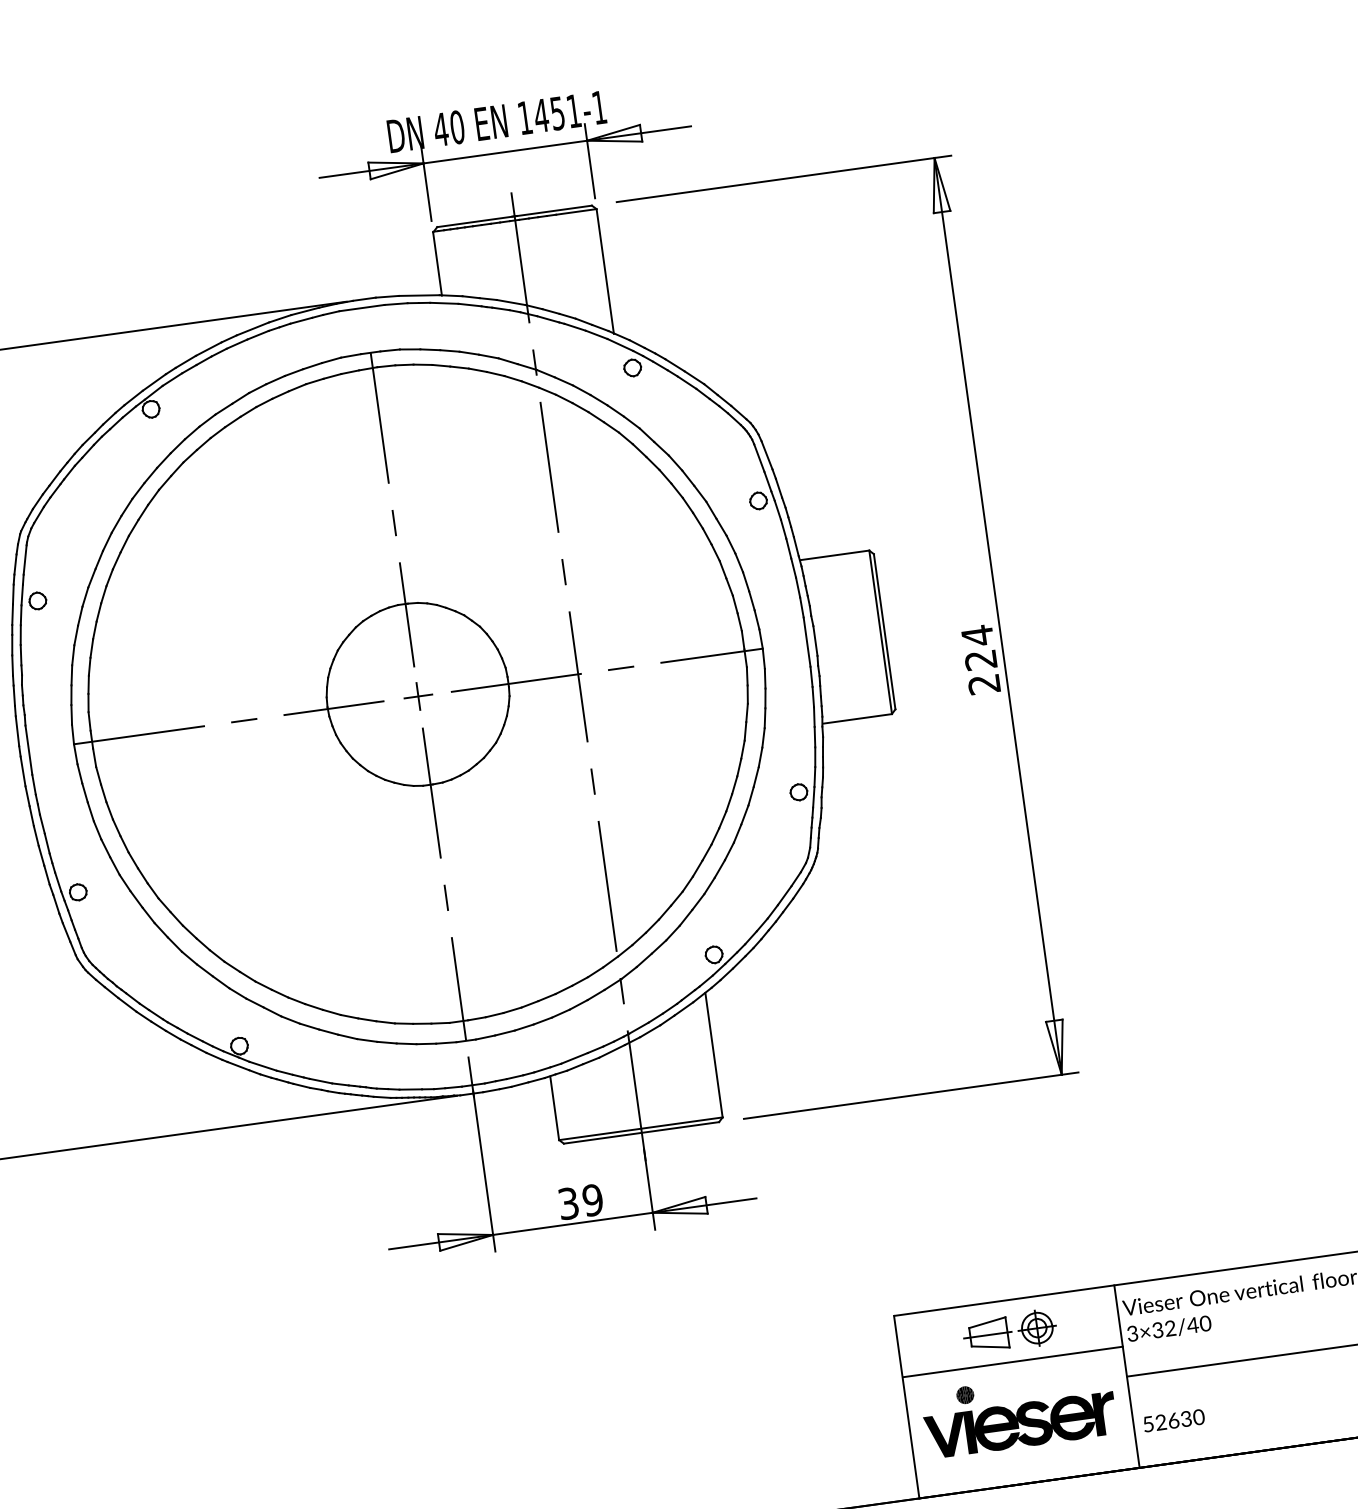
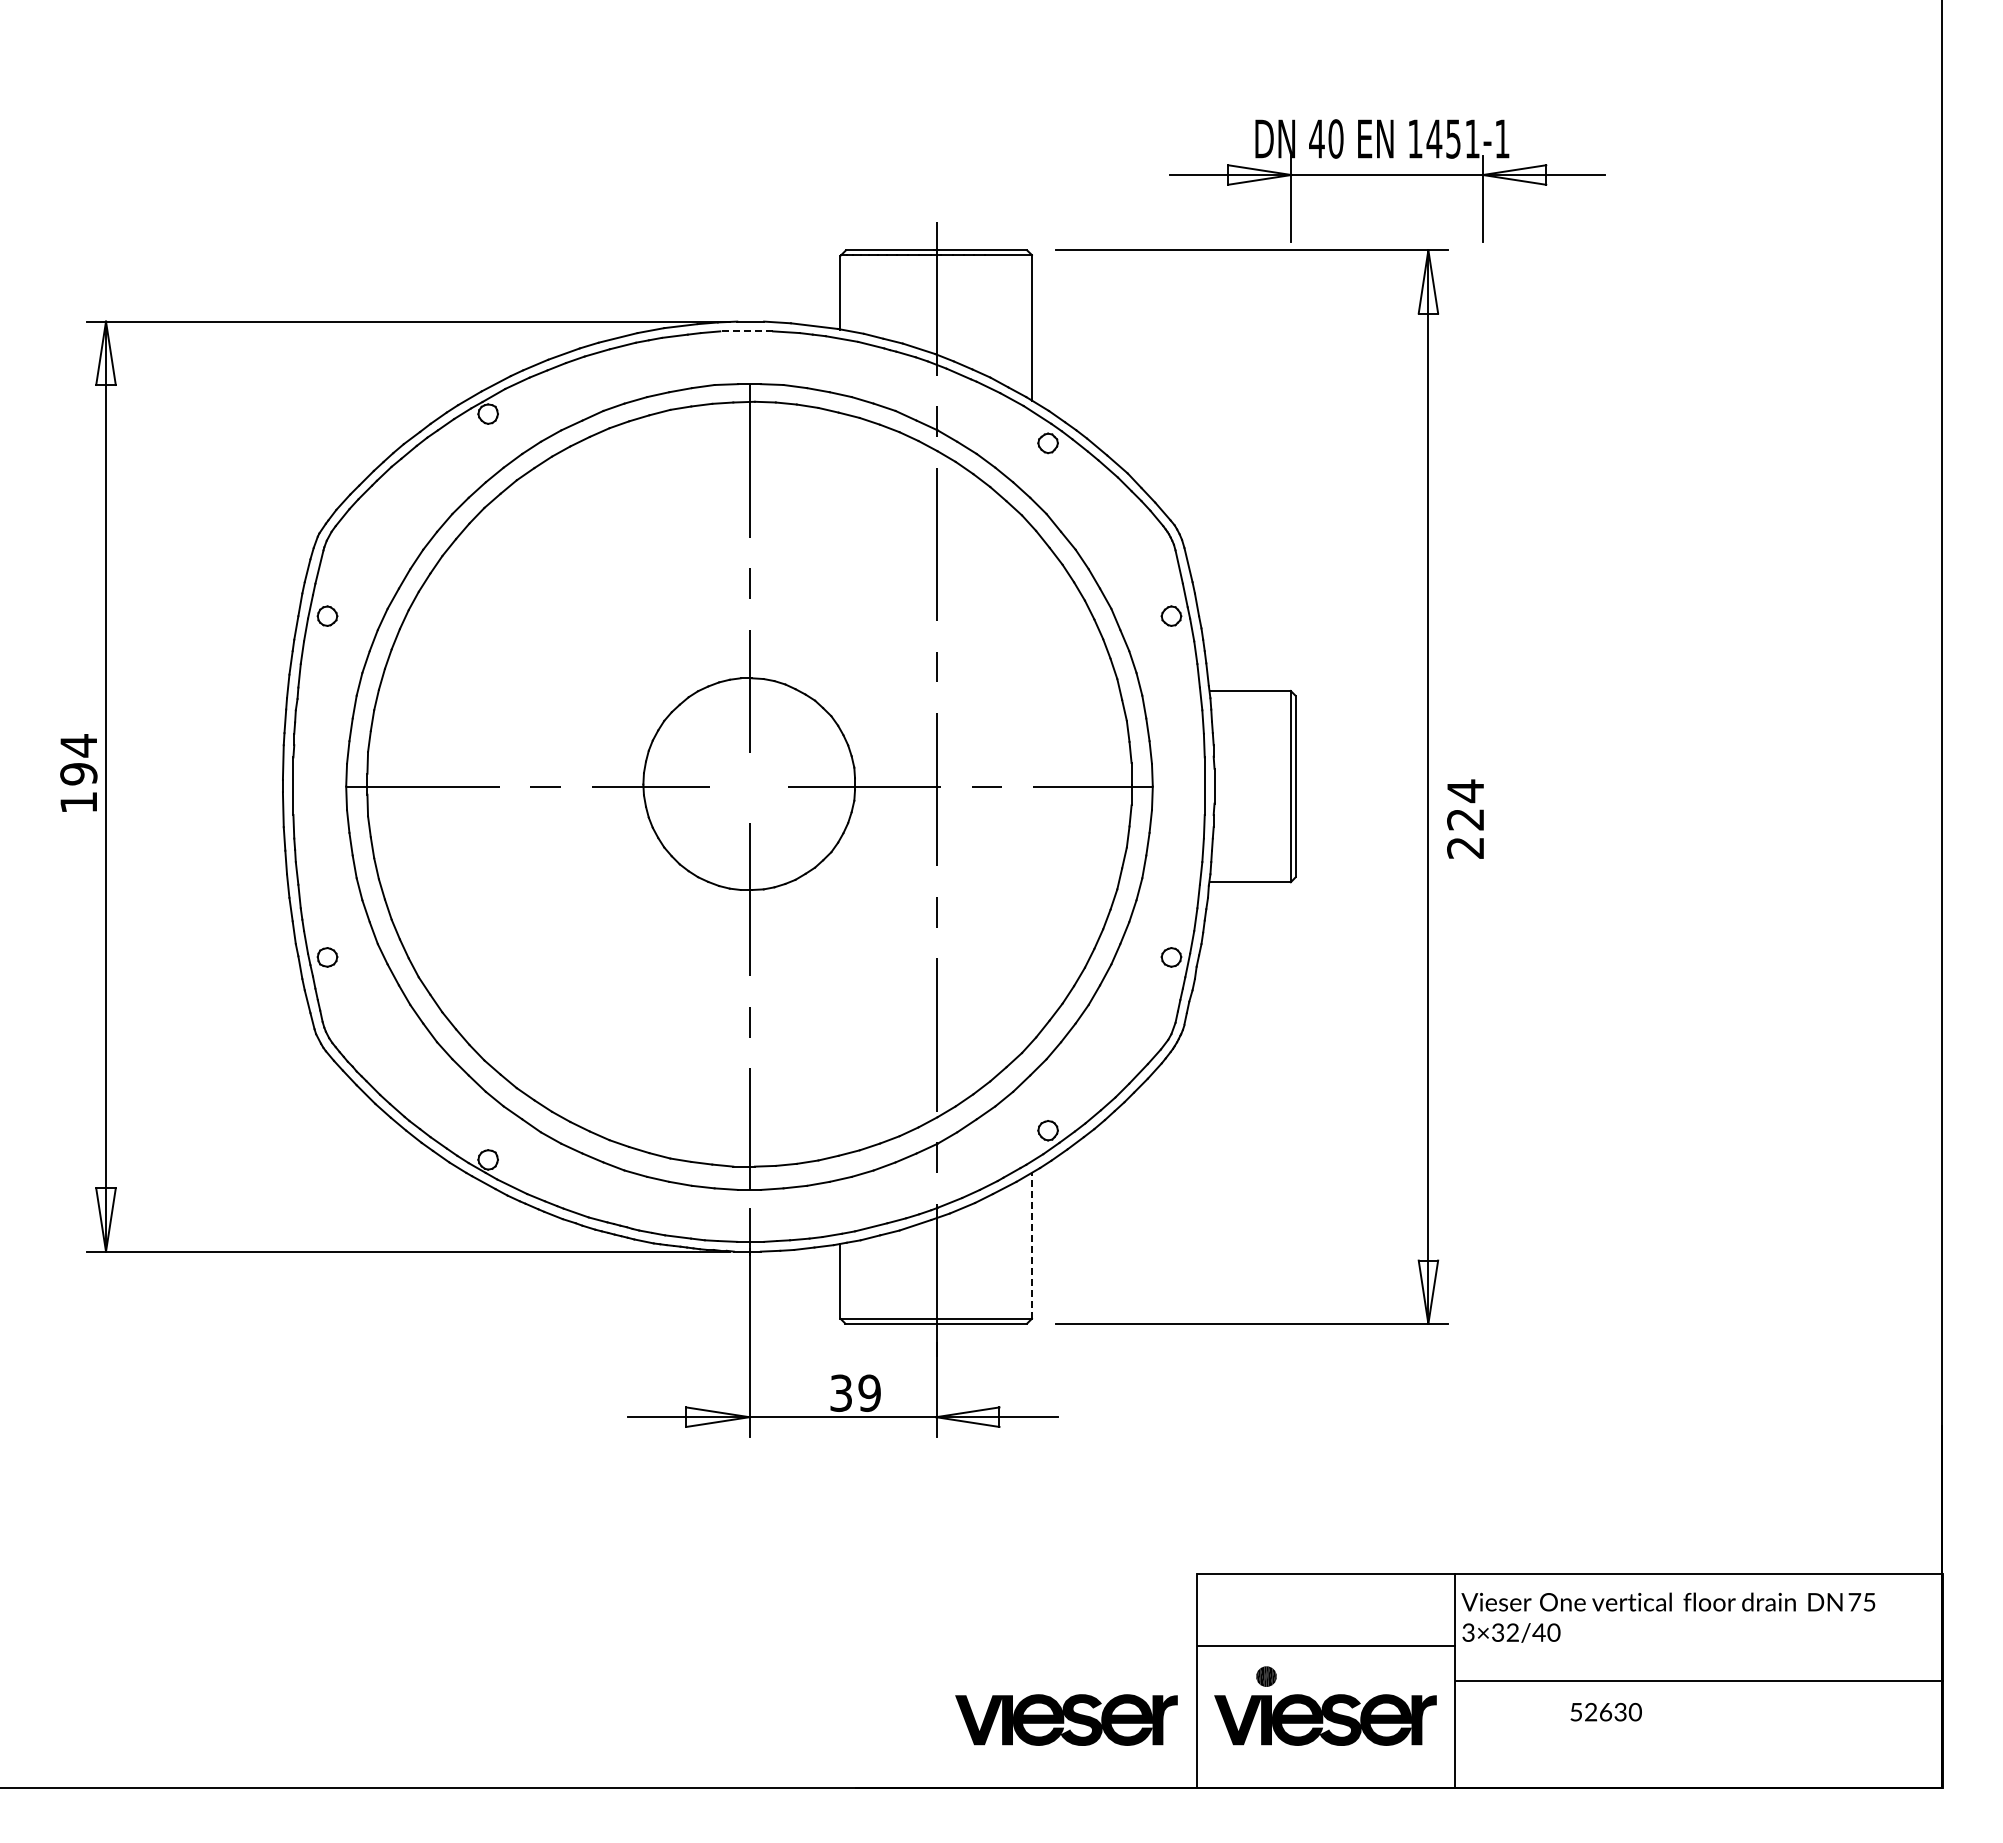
part: (506, 156) -> (1387, 180), moved
line: (361, 308) -> (746, 331), solid -> dashed
text: (980, 659) -> (1465, 818), moved
part: (418, 696) -> (749, 786), removed
line: (713, 1054) -> (1031, 1245), solid -> dashed
part: (1009, 1332) -> (1327, 1611), removed
text: (1173, 1421) -> (1605, 1712), moved
part: (799, 1455) -> (1066, 1719), added

